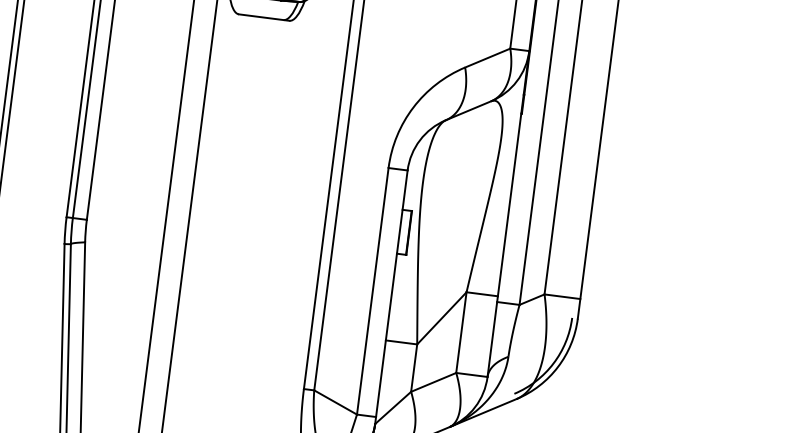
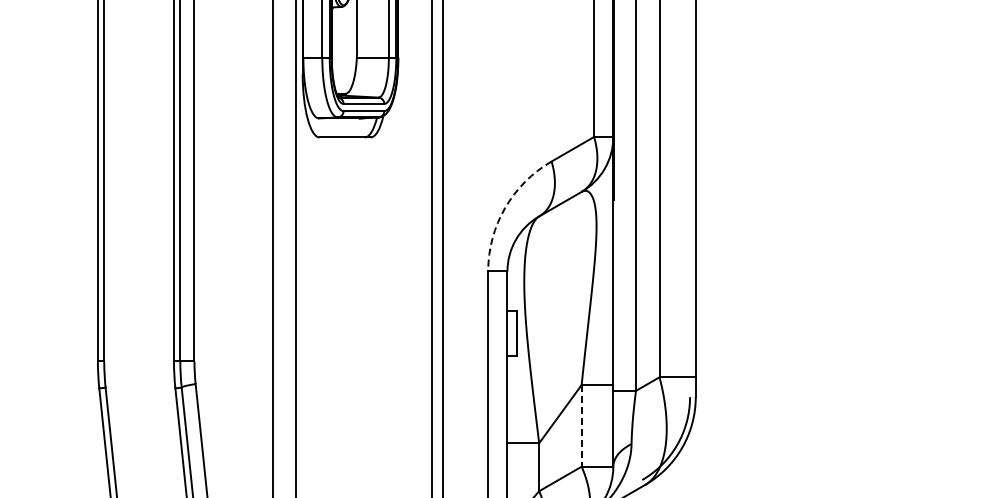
arc: (413, 107) -> (505, 207), solid -> dashed
line: (461, 332) -> (581, 425), solid -> dashed

